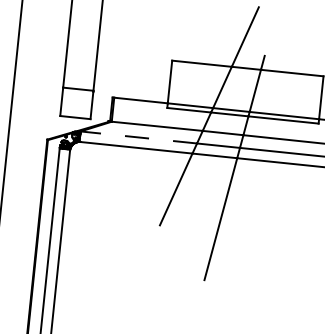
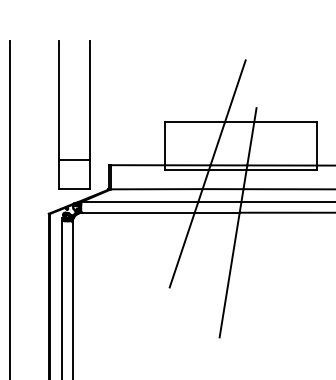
line: (138, 137) -> (139, 202), dashed -> solid

